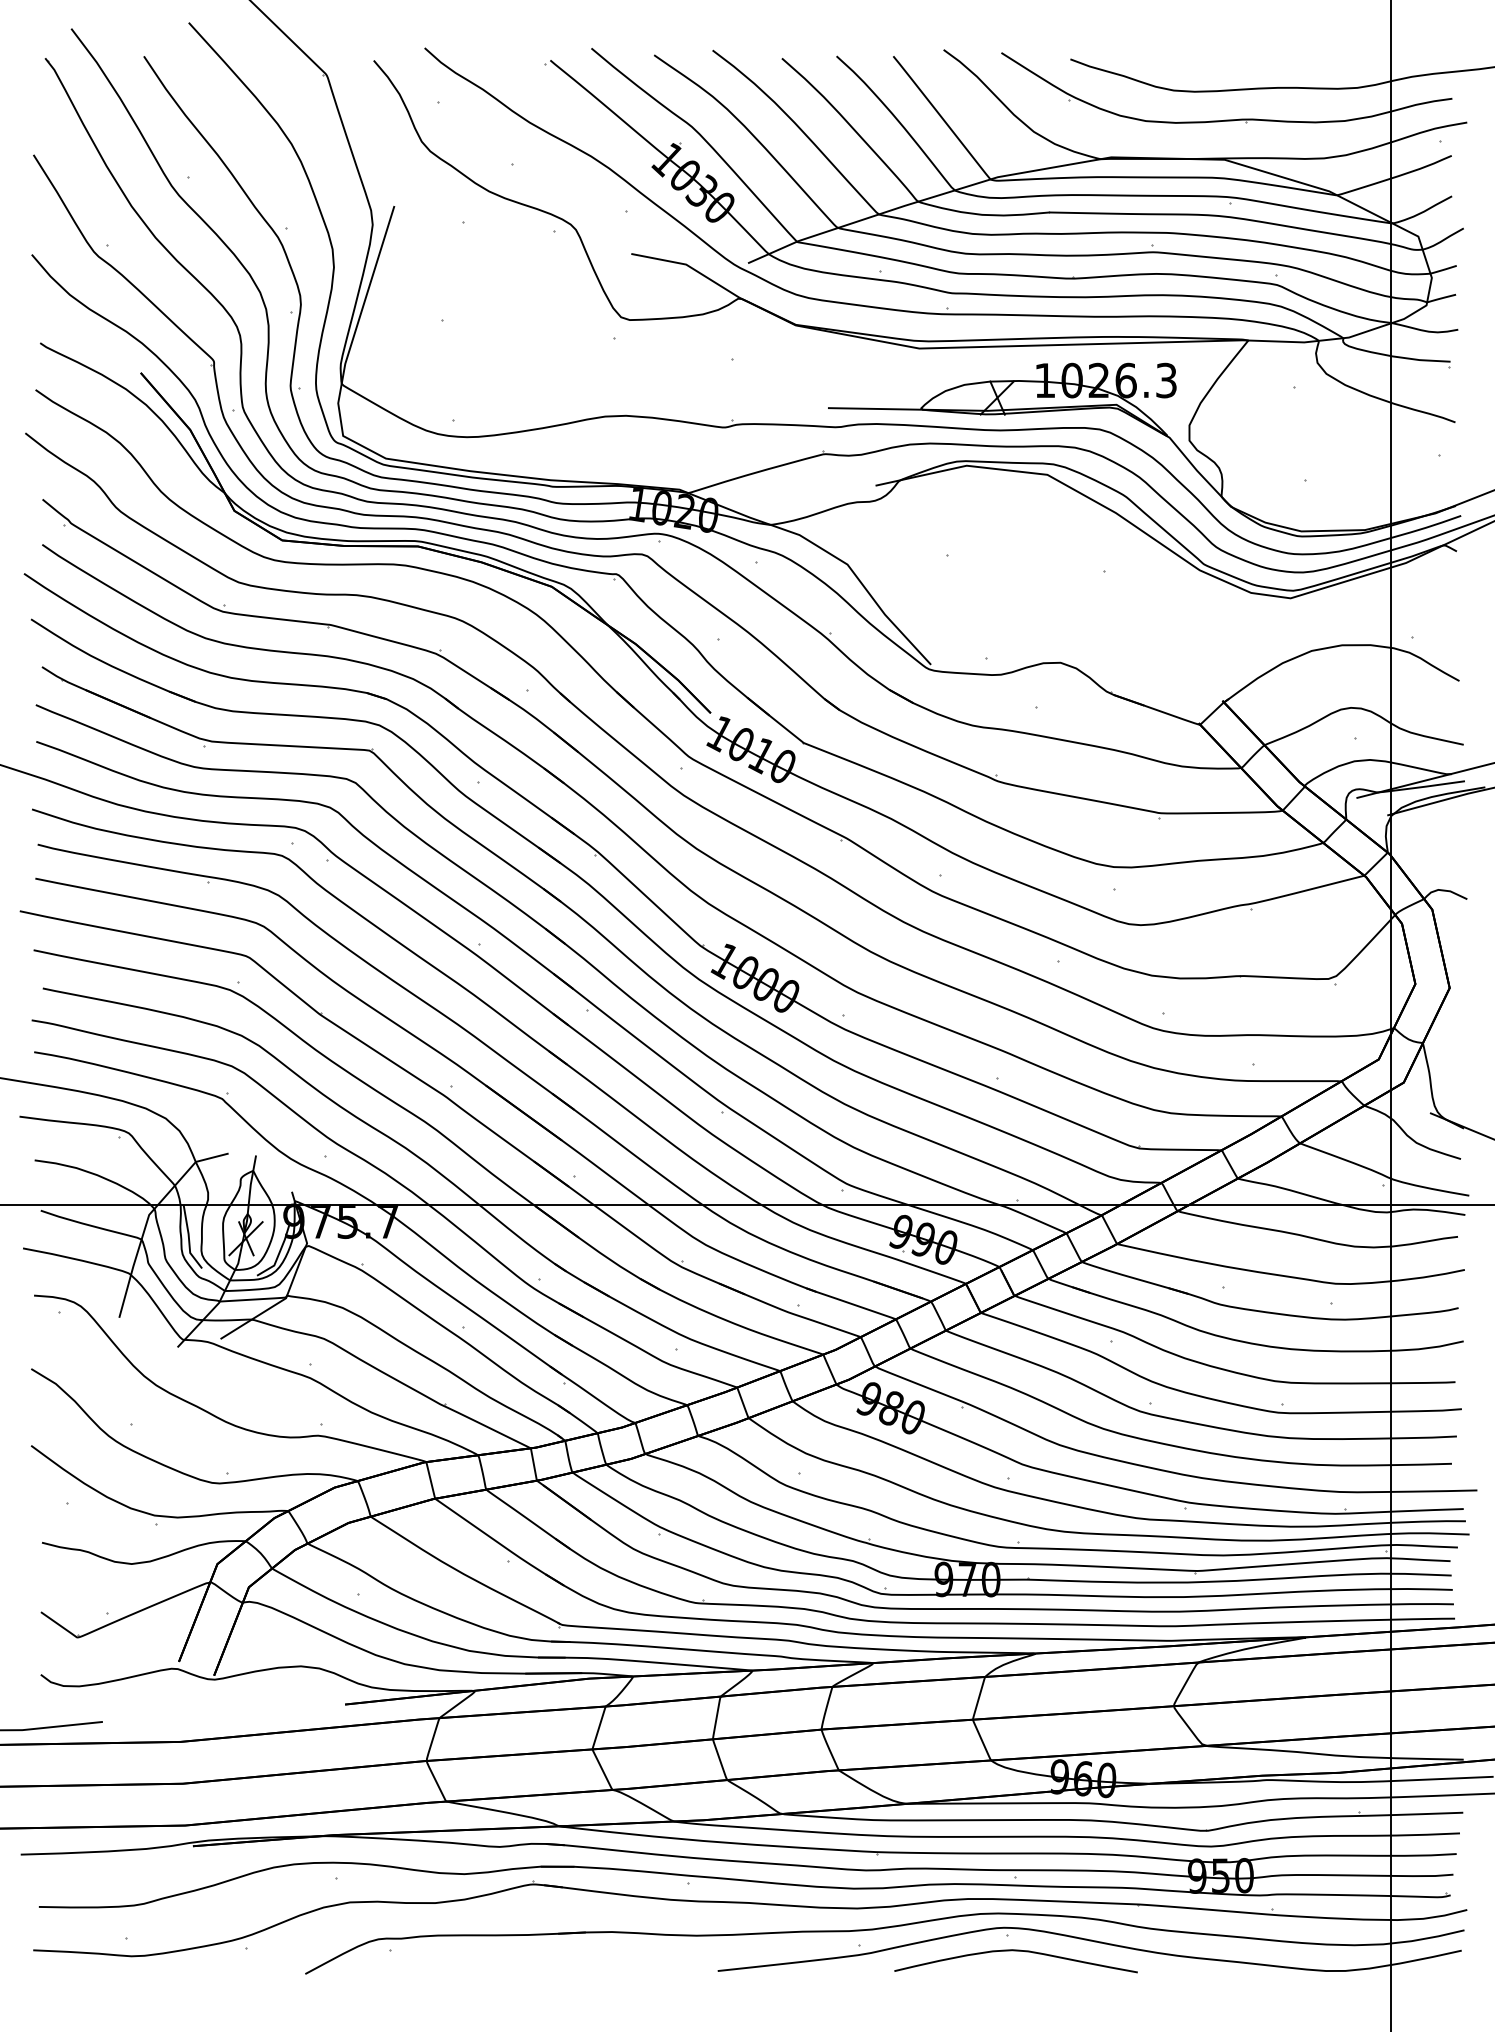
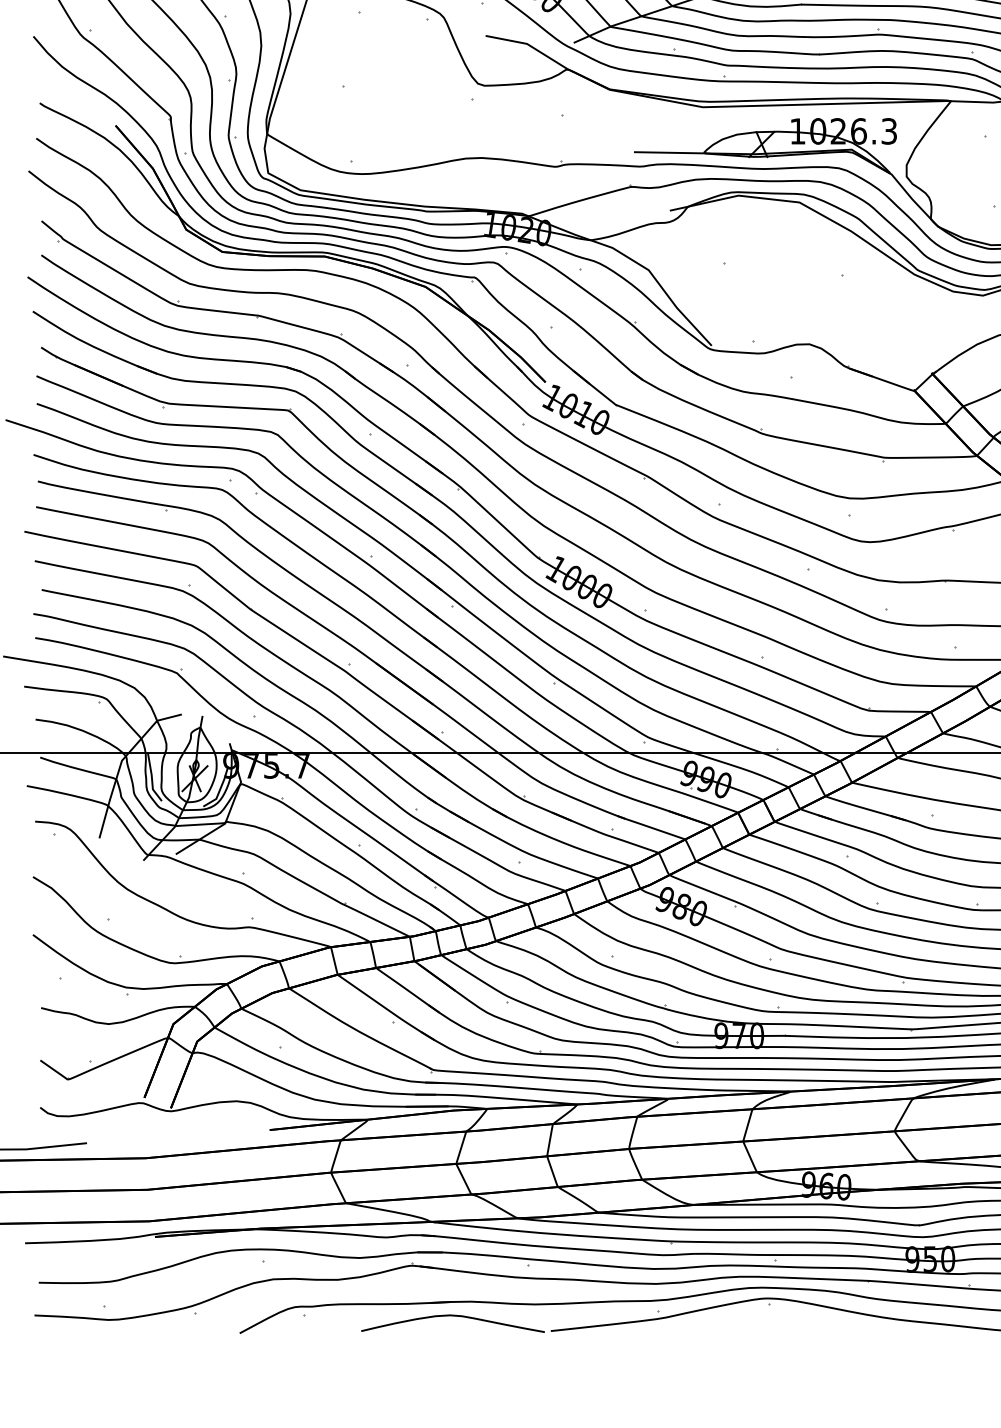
curve: (1015, 1951) -> (452, 1316), moved

